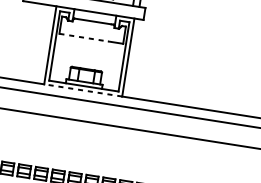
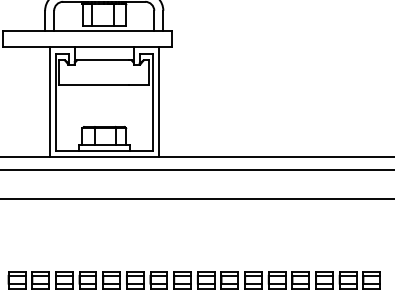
line: (84, 37) -> (94, 84), dashed -> solid
line: (83, 90) -> (104, 156), dashed -> solid

